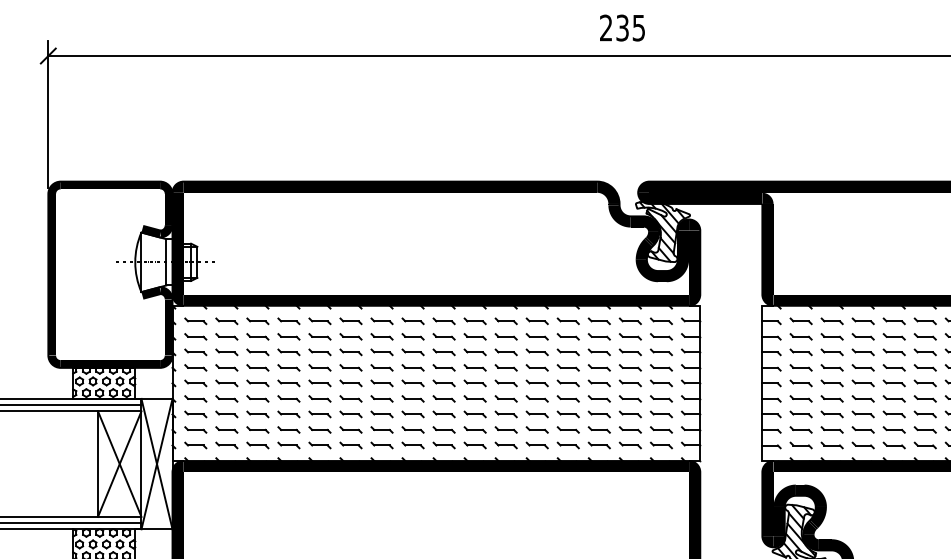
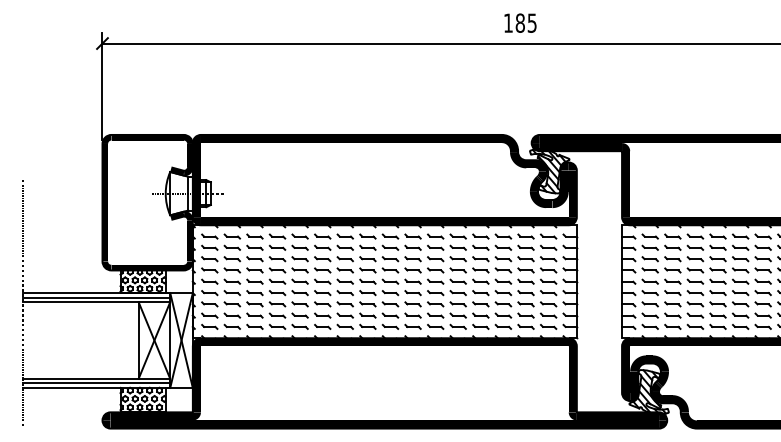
text: (613, 27) -> (513, 22), 235 -> 185

